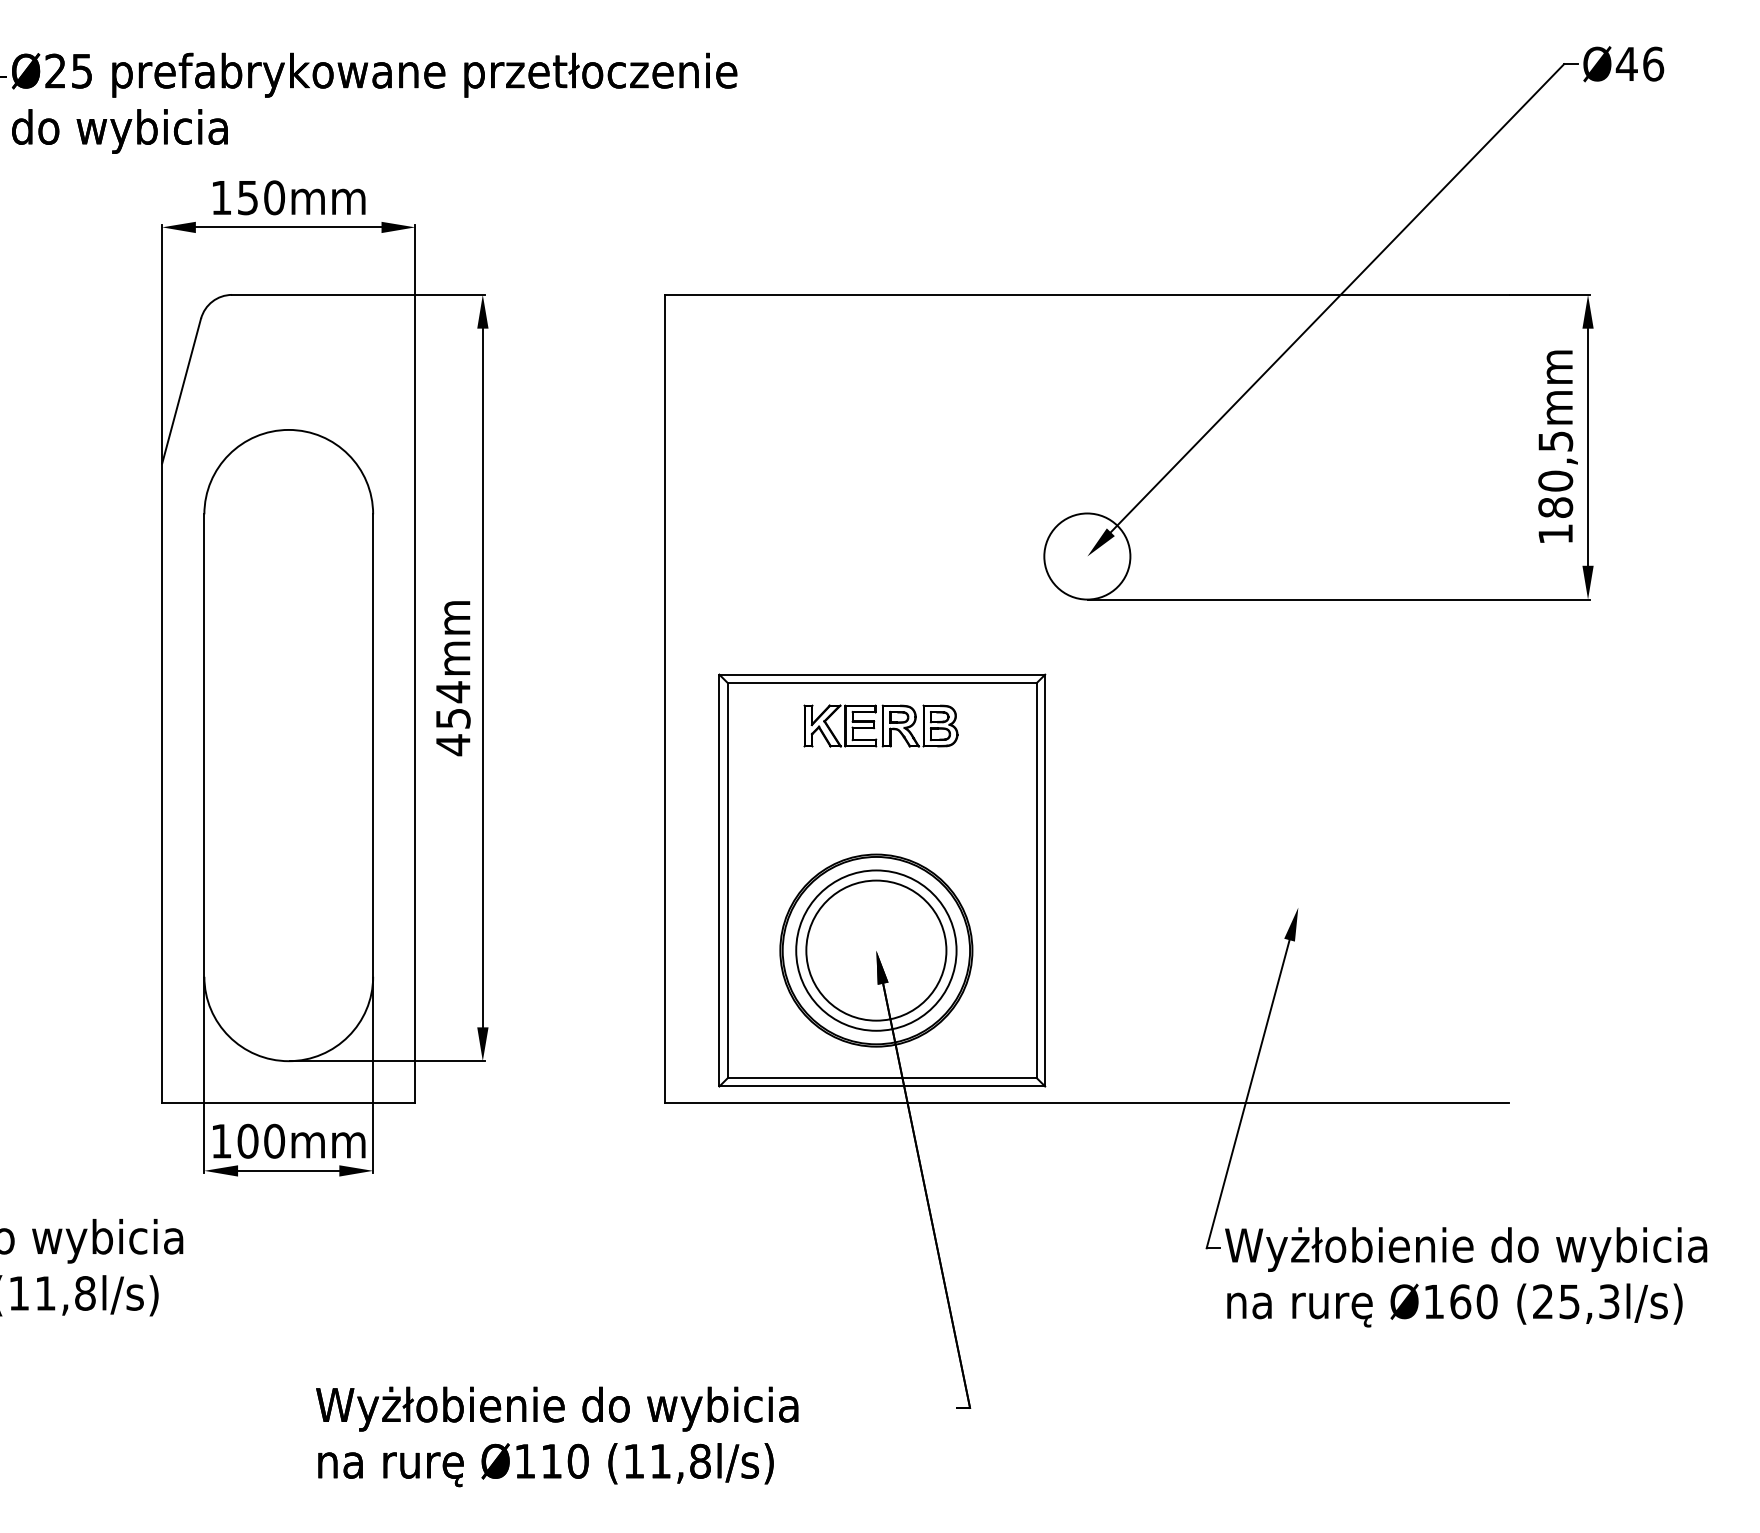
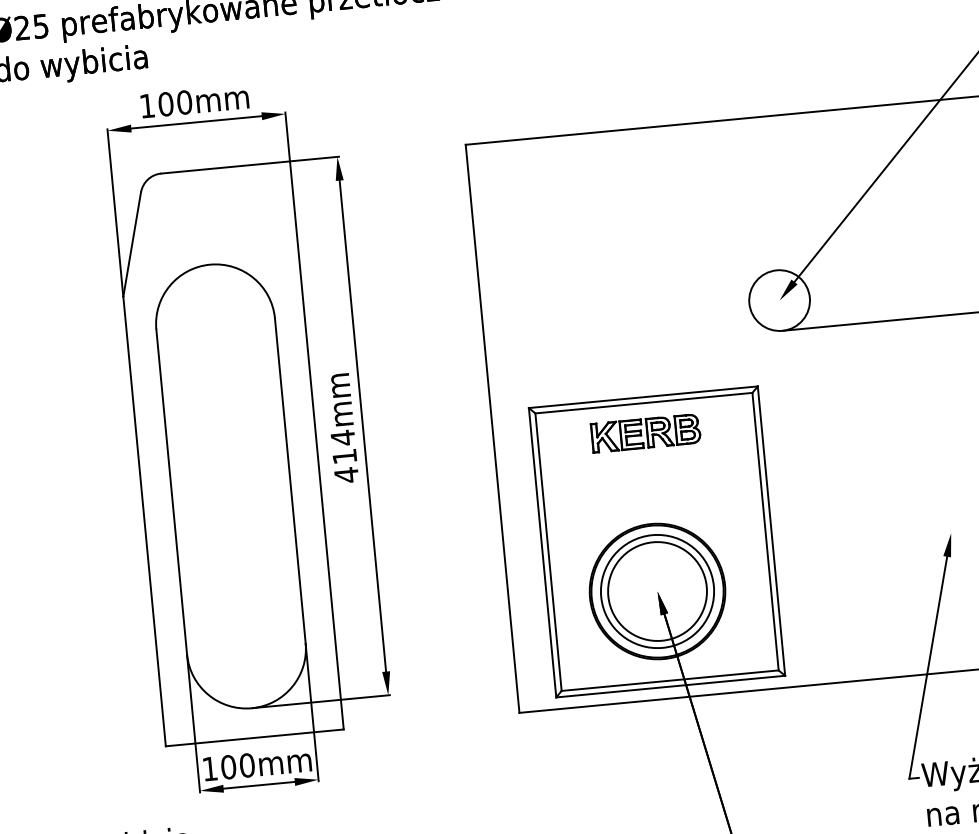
text: (247, 197) -> (165, 104), 150mm -> 100mm
text: (453, 718) -> (344, 456), 454mm -> 414mm

